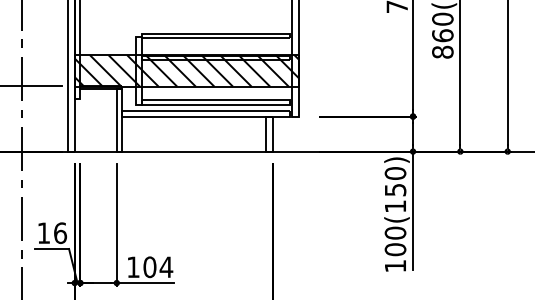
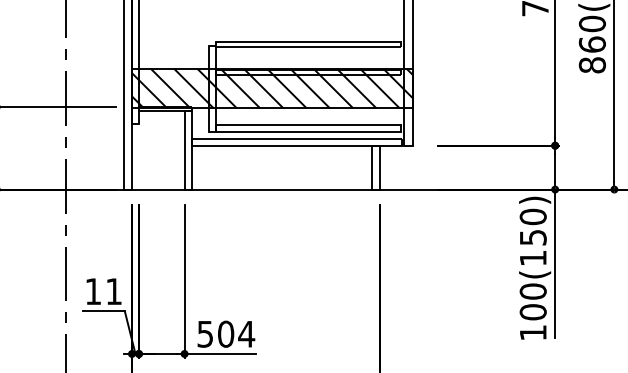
text: (60, 233) -> (114, 291), 16 -> 11
text: (133, 267) -> (205, 334), 104 -> 504

